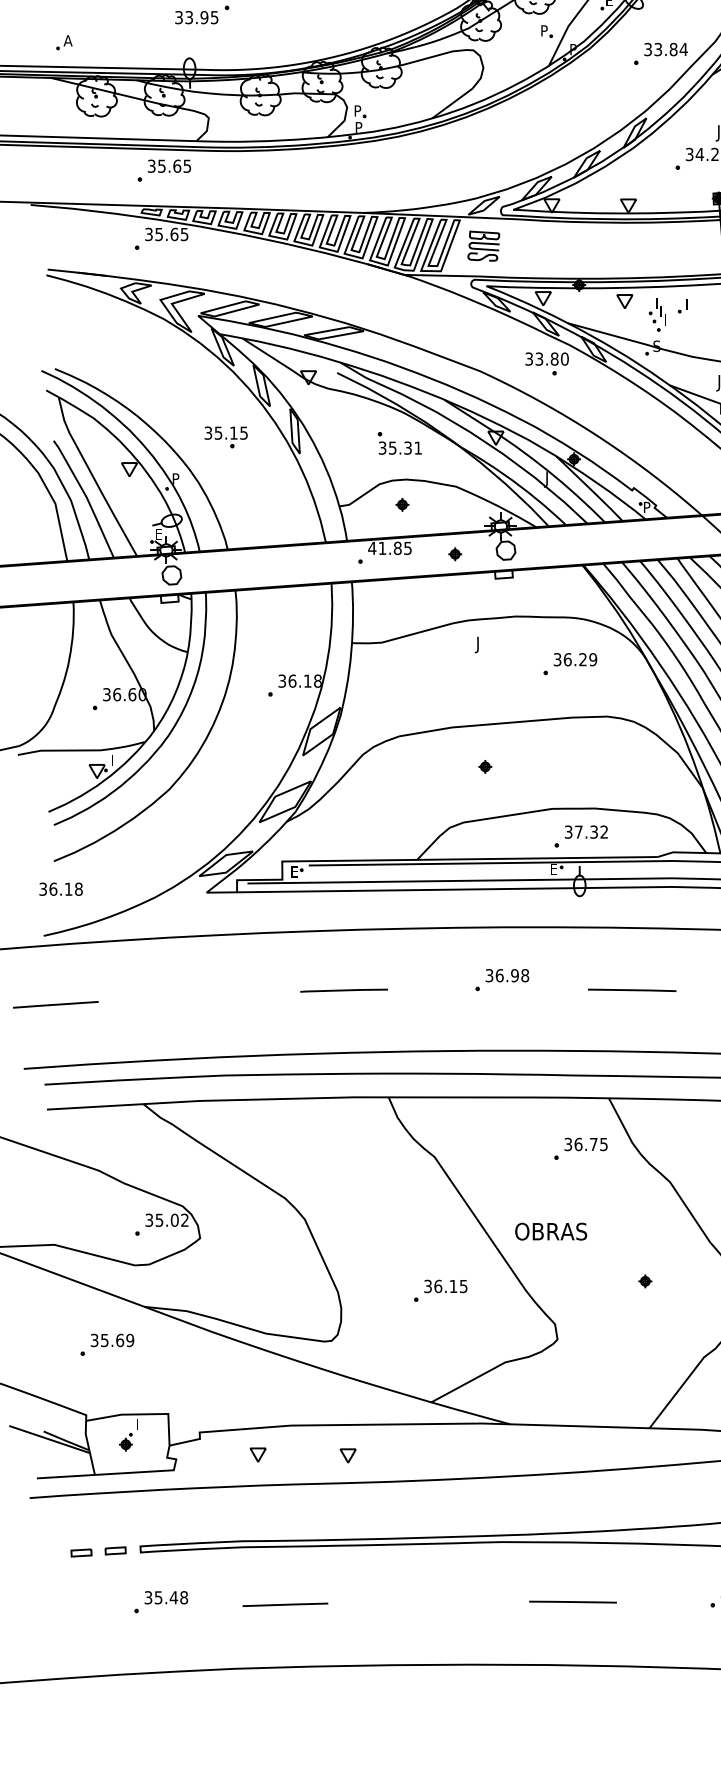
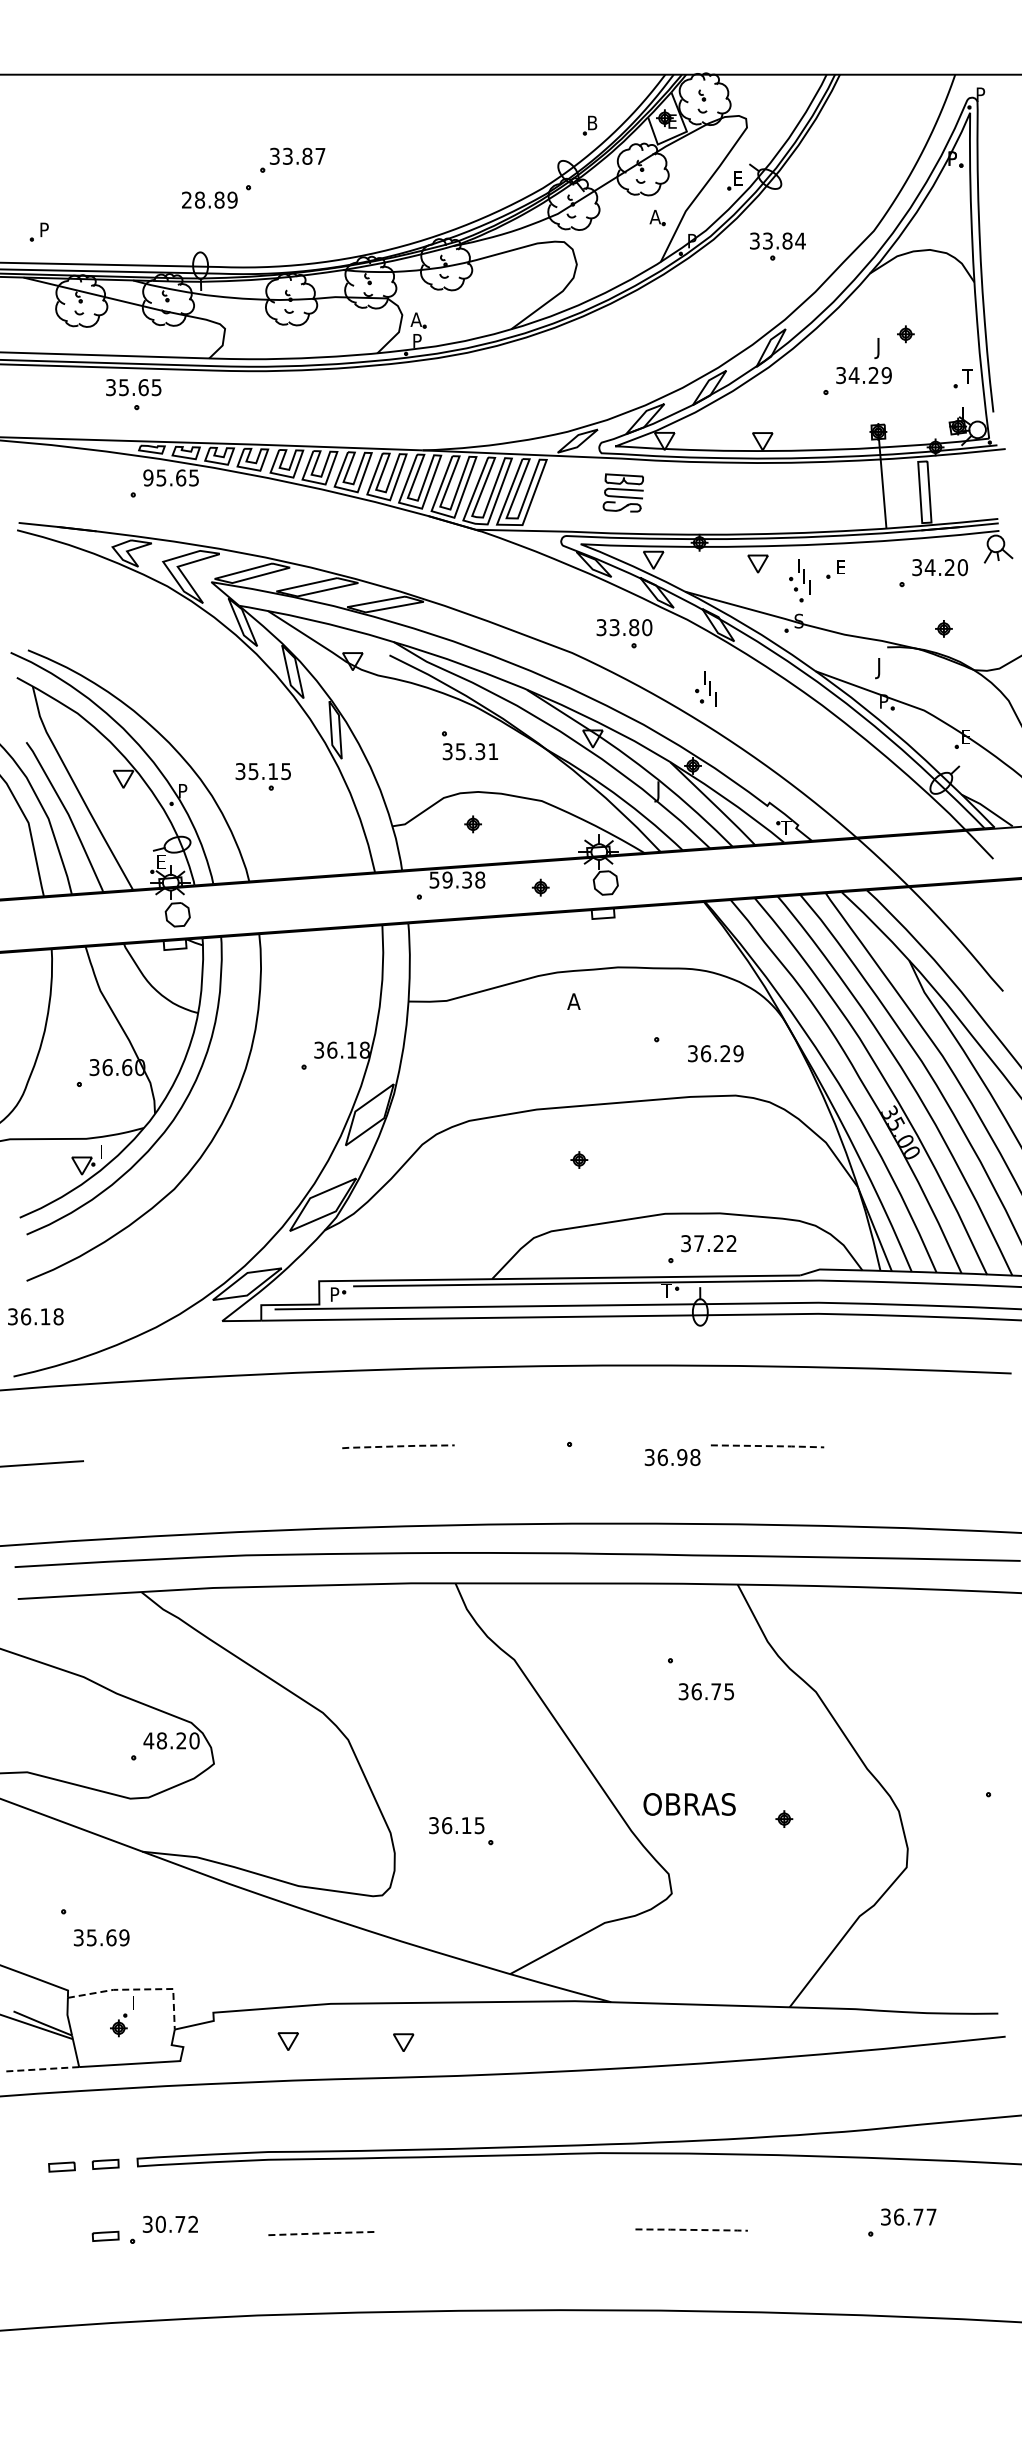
text: (196, 17) -> (209, 199), 33.95 -> 28.89
text: (544, 30) -> (654, 216), P -> A
text: (67, 40) -> (44, 229), A -> P
text: (665, 49) -> (777, 240), moved
text: (357, 110) -> (415, 319), P -> A
text: (169, 166) -> (133, 387), moved
text: (149, 234) -> (148, 477), 35.65 -> 95.65
part: (483, 245) -> (622, 492), moved
text: (689, 303) -> (841, 566), I -> E
part: (547, 363) -> (624, 633), moved
part: (583, 398) -> (705, 688), added
part: (225, 437) -> (262, 776), moved
text: (647, 507) -> (786, 827), P -> T
text: (390, 547) -> (457, 879), 41.85 -> 59.38
text: (480, 644) -> (572, 1003), J -> A
text: (575, 659) -> (715, 1053), moved
text: (593, 832) -> (718, 1243), 37.32 -> 37.22
text: (553, 868) -> (666, 1290), E -> T
text: (294, 871) -> (335, 1294), E -> P
text: (507, 975) -> (672, 1457), moved
line: (344, 990) -> (398, 1446), solid -> dashed
line: (632, 990) -> (767, 1446), solid -> dashed
text: (585, 1144) -> (705, 1691), moved
text: (166, 1220) -> (171, 1740), 35.02 -> 48.20
text: (551, 1231) -> (689, 1804), moved
text: (445, 1286) -> (456, 1825), moved
text: (112, 1340) -> (101, 1937), moved
line: (142, 1414) -> (140, 1989), solid -> dashed
line: (65, 1476) -> (41, 2069), solid -> dashed
text: (170, 1597) -> (176, 2223), 35.48 -> 30.72
line: (573, 1601) -> (692, 2229), solid -> dashed
line: (285, 1604) -> (323, 2233), solid -> dashed
part: (115, 1606) -> (105, 2235), added

